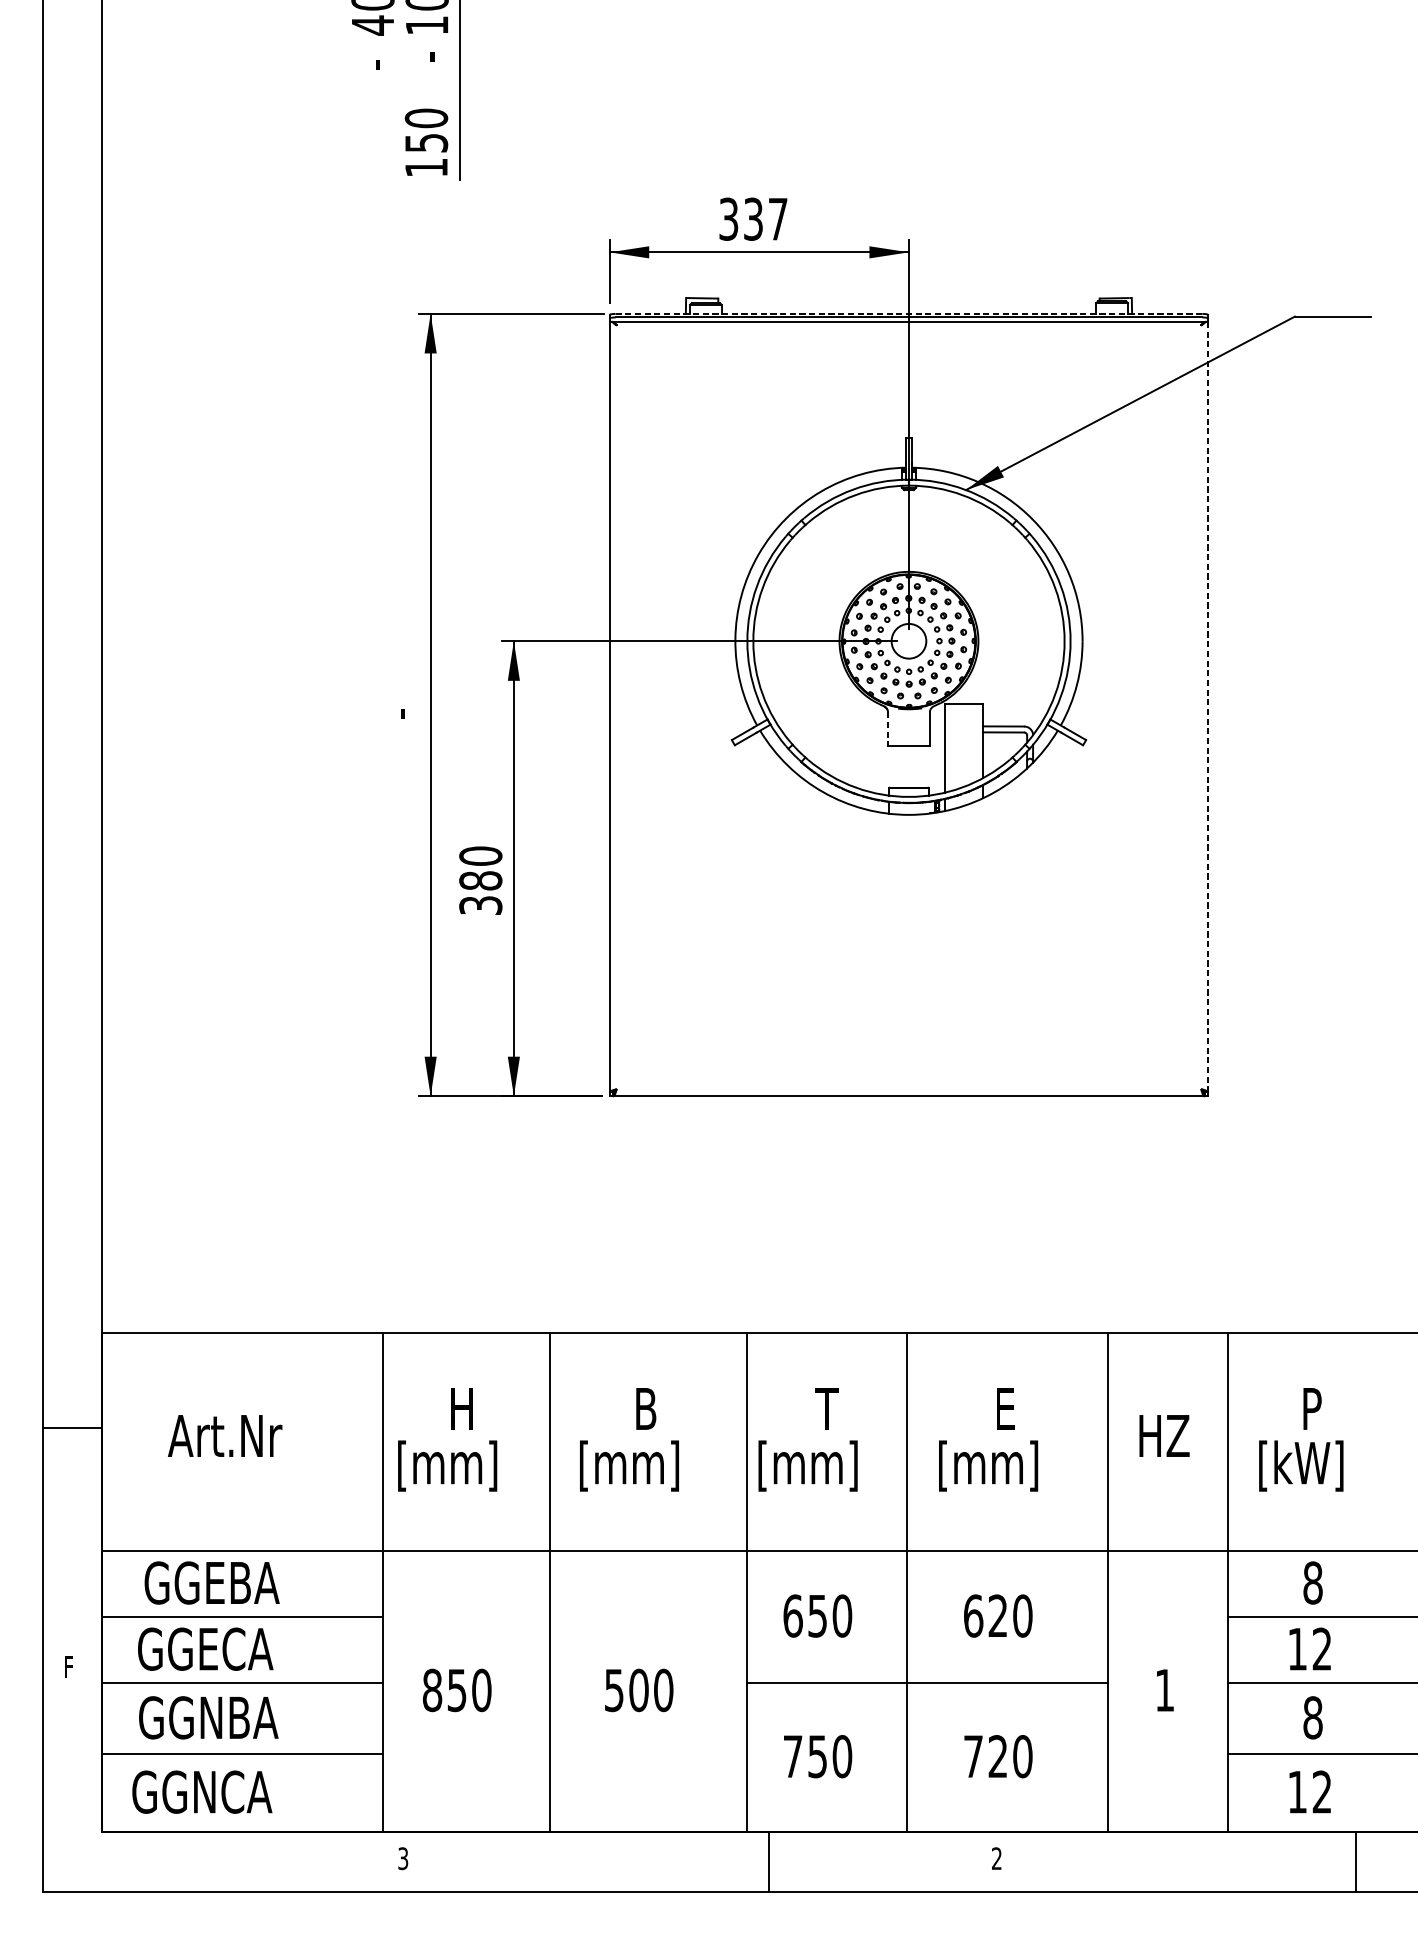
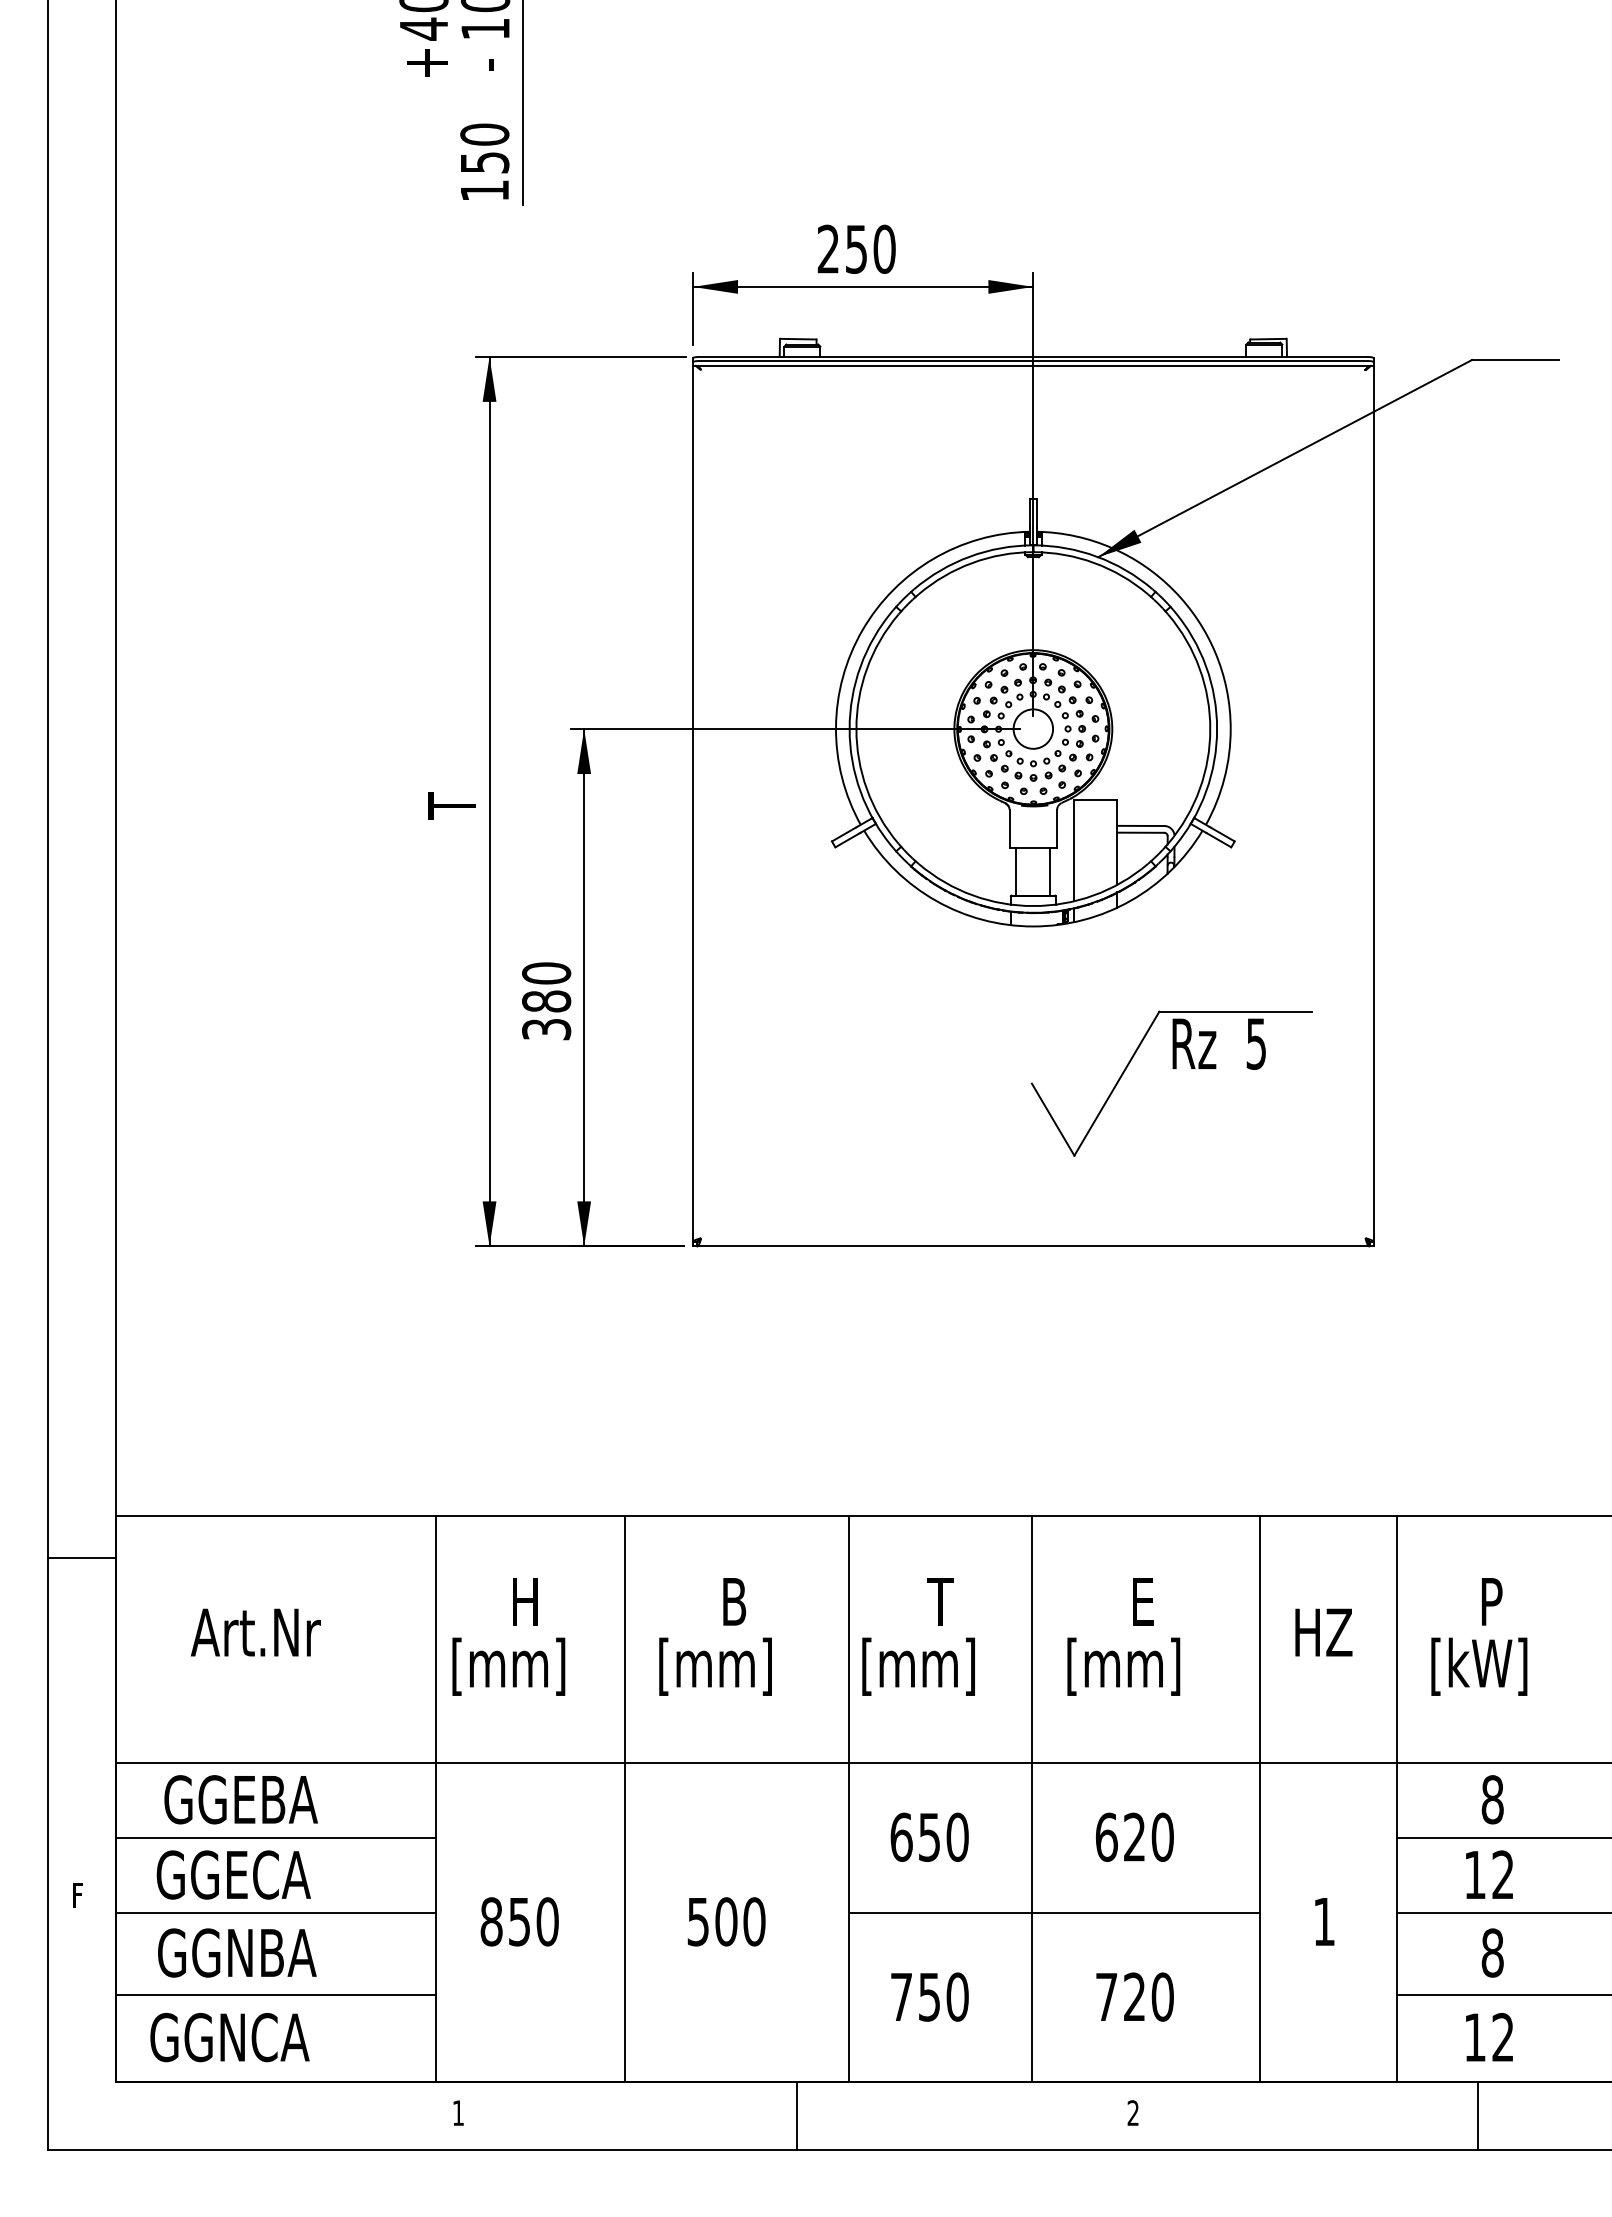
text: (376, 55) -> (427, 63), - -> +
text: (753, 218) -> (856, 248), 337 -> 250
line: (908, 313) -> (1032, 356), dashed -> solid
line: (1208, 706) -> (1373, 803), dashed -> solid
text: (397, 708) -> (451, 805), - -> T
line: (887, 729) -> (1009, 829), dashed -> solid
line: (894, 766) -> (1016, 871), added
line: (924, 766) -> (1050, 871), added
part: (1031, 939) -> (1172, 1068), added
line: (72, 1427) -> (82, 1558), moved
text: (402, 1858) -> (457, 2113), 3 -> 1
line: (769, 1861) -> (797, 2116), moved
line: (1355, 1861) -> (1477, 2116), moved

